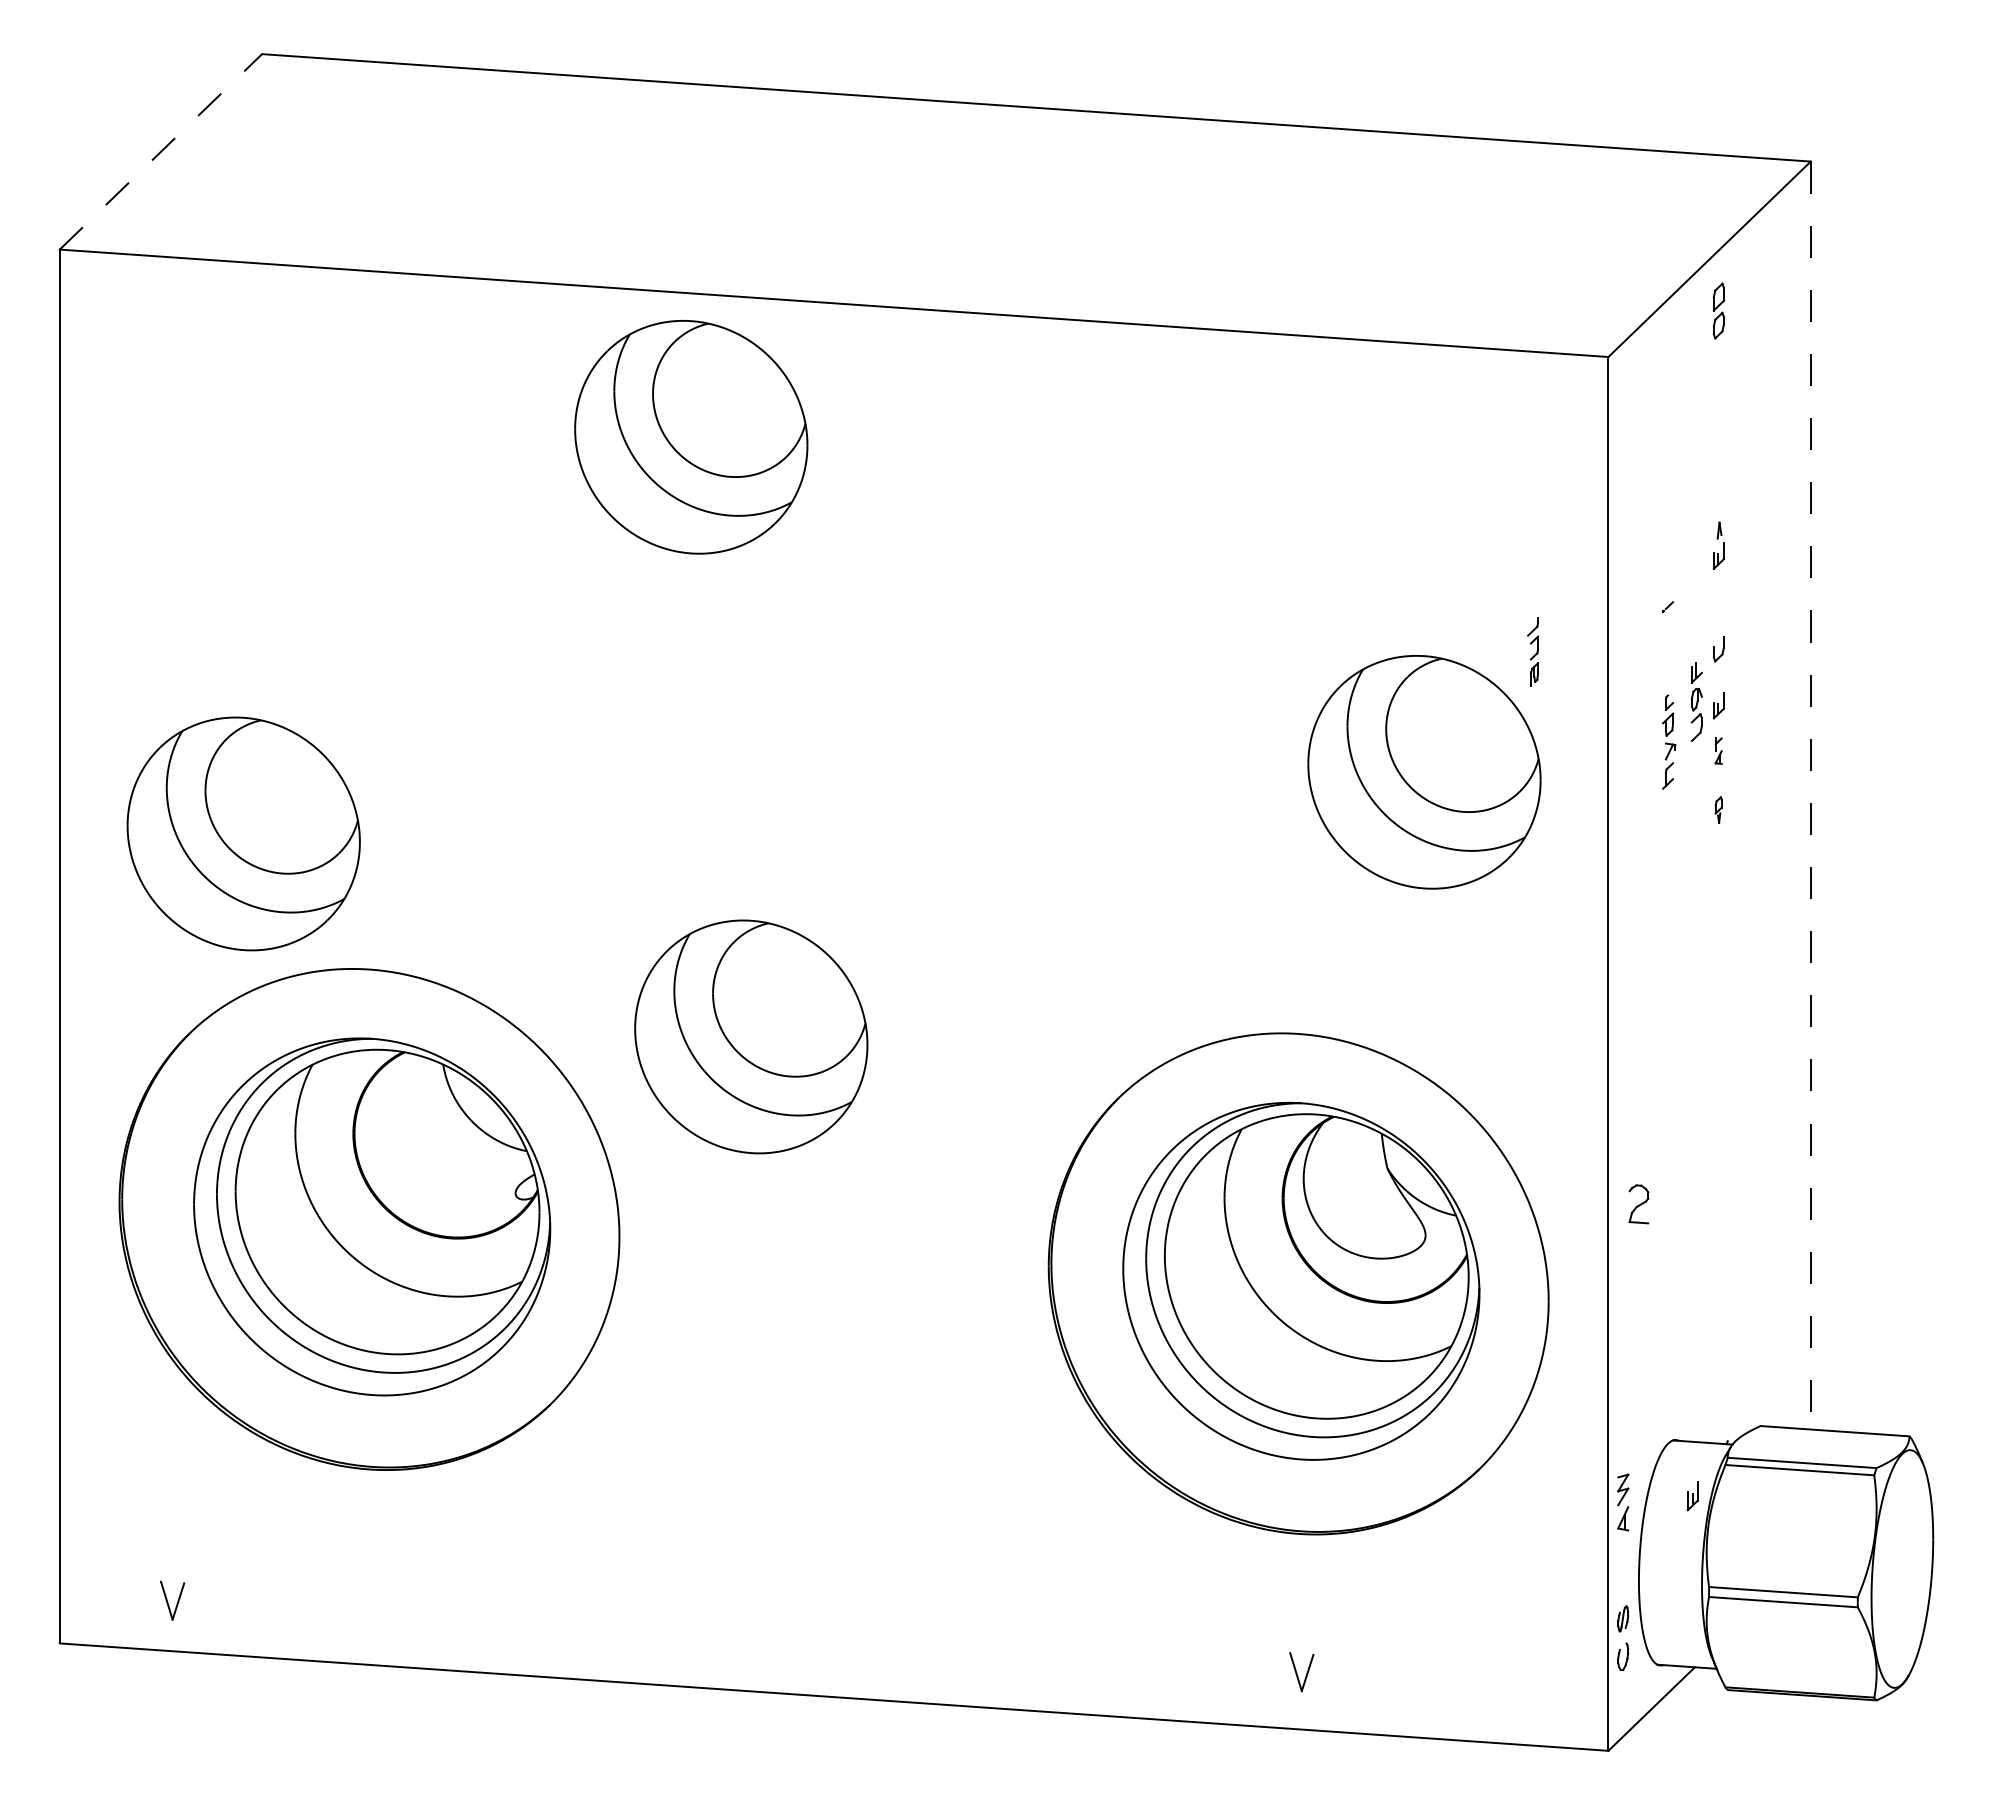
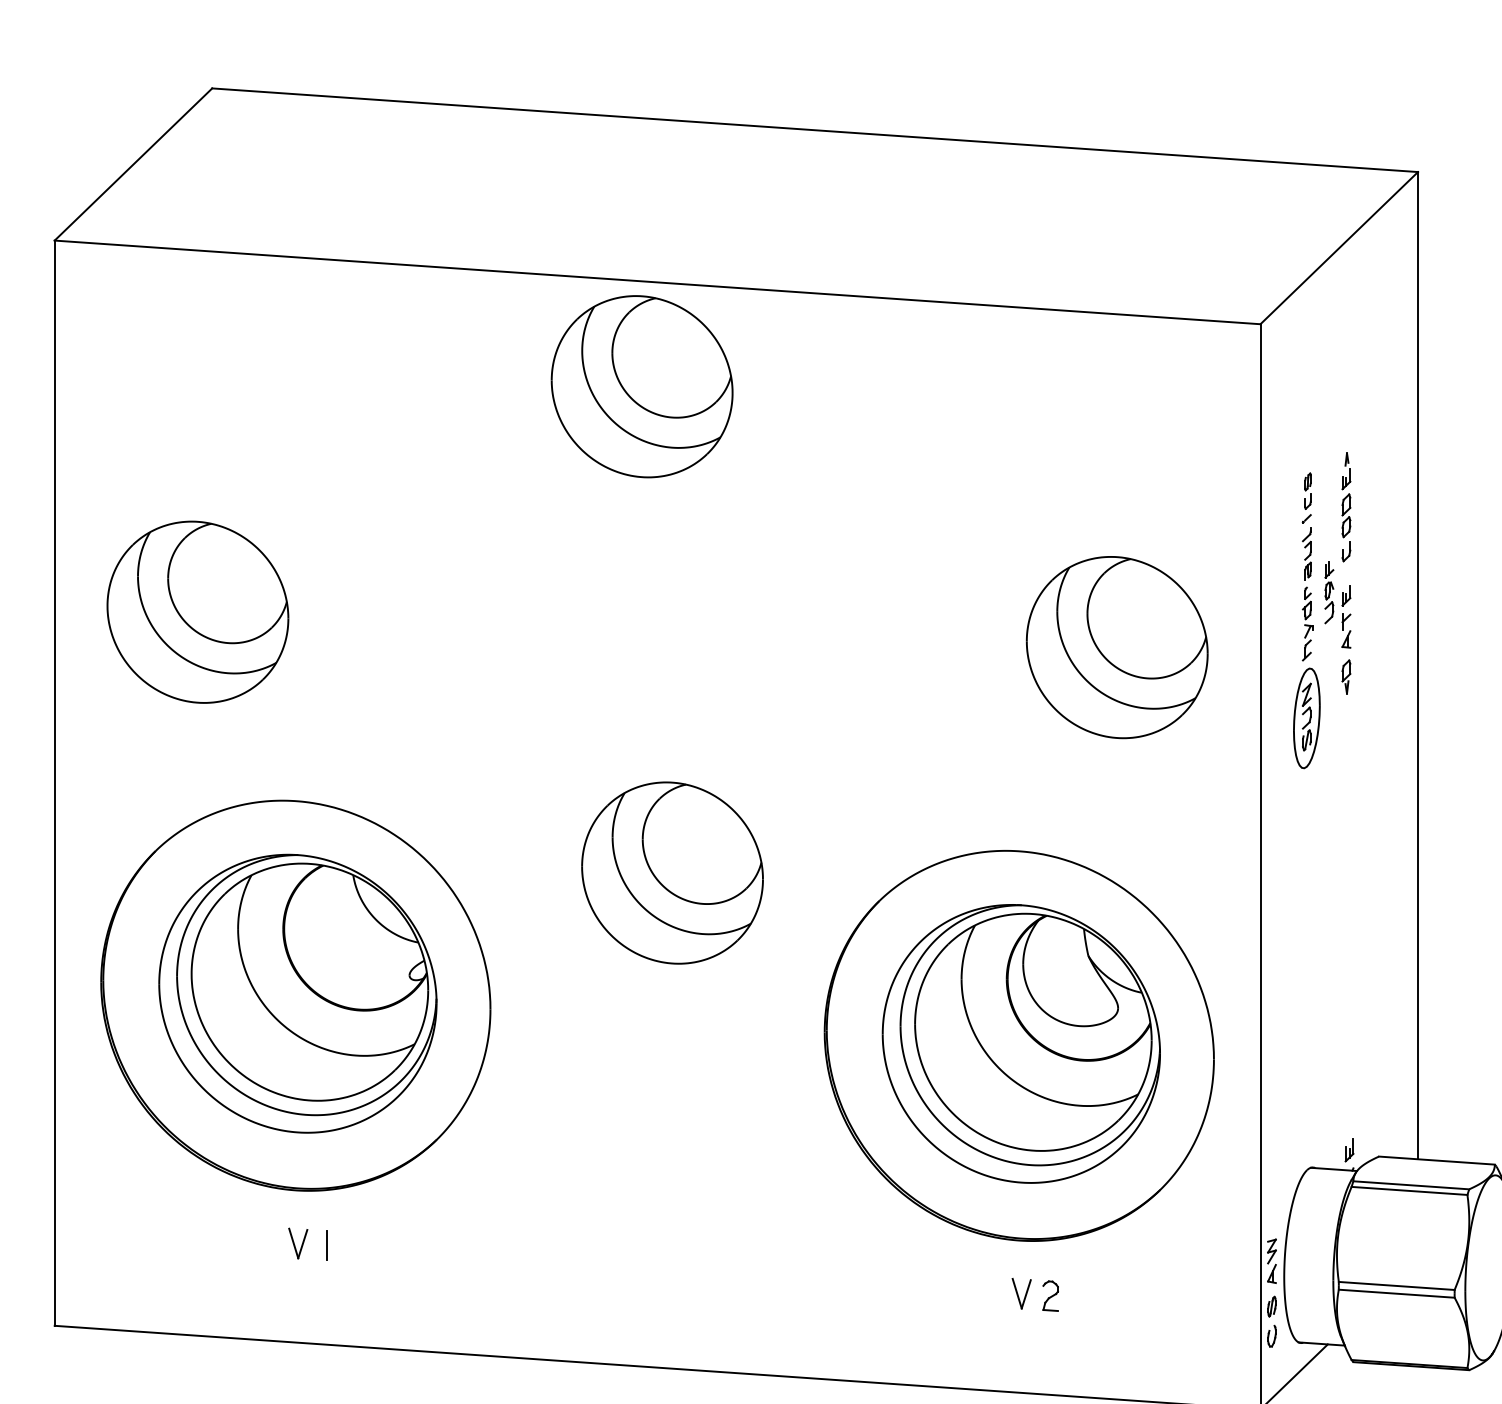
line: (160, 151) -> (133, 164), dashed -> solid
part: (1718, 310) -> (1346, 515), moved
part: (691, 437) -> (642, 386), moved
part: (1669, 571) -> (1308, 491), added
part: (1533, 651) -> (1307, 553), moved
part: (1718, 750) -> (1346, 630), size x1.67
line: (1810, 795) -> (1417, 665), dashed -> solid
part: (1718, 809) -> (1346, 676), size x1.67
part: (243, 833) -> (197, 611), moved
part: (1667, 863) -> (1306, 718), added
part: (751, 1036) -> (672, 872), moved
part: (1638, 1204) -> (1050, 1296), moved
part: (1692, 1496) -> (1349, 1150), moved
part: (1623, 1502) -> (1272, 1261), moved
line: (409, 1540) -> (326, 1245), added
part: (172, 1600) -> (298, 1243), moved
part: (1301, 1672) -> (1021, 1293), moved

